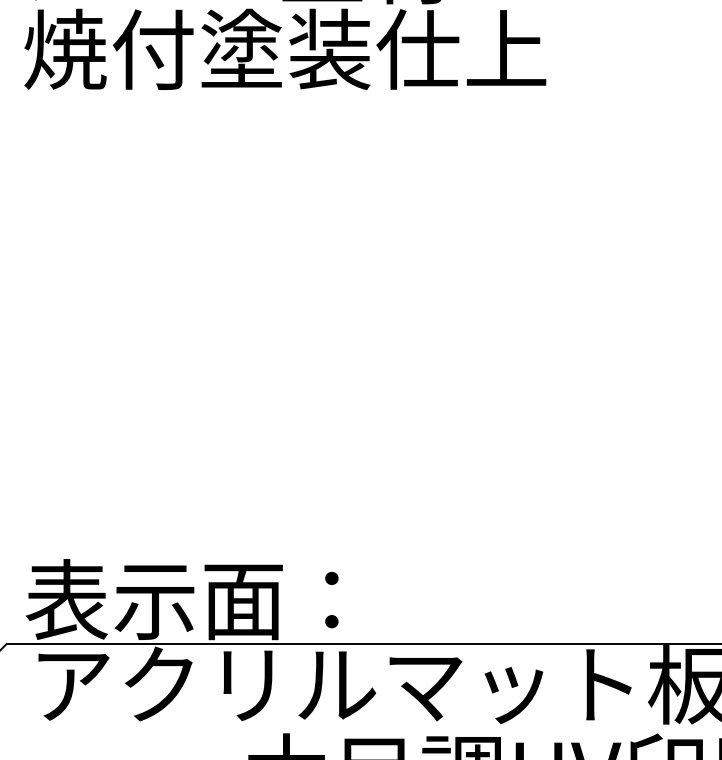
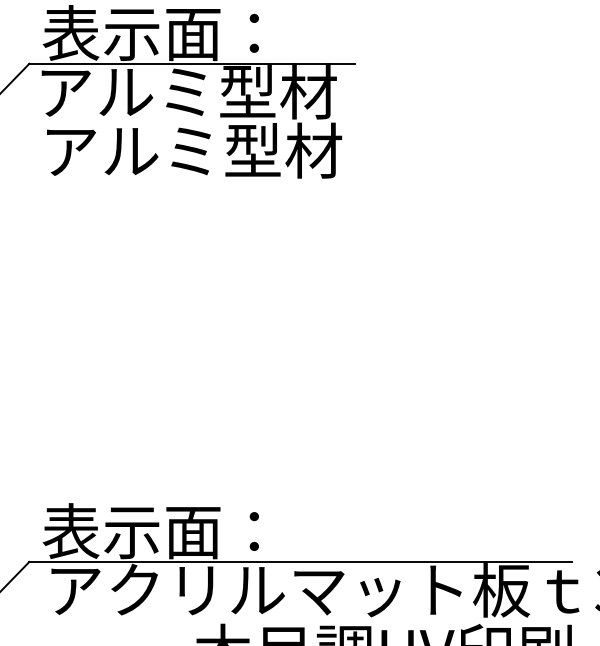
text: (284, 49) -> (221, 150), 焼付塗装仕上 -> アルミ型材

